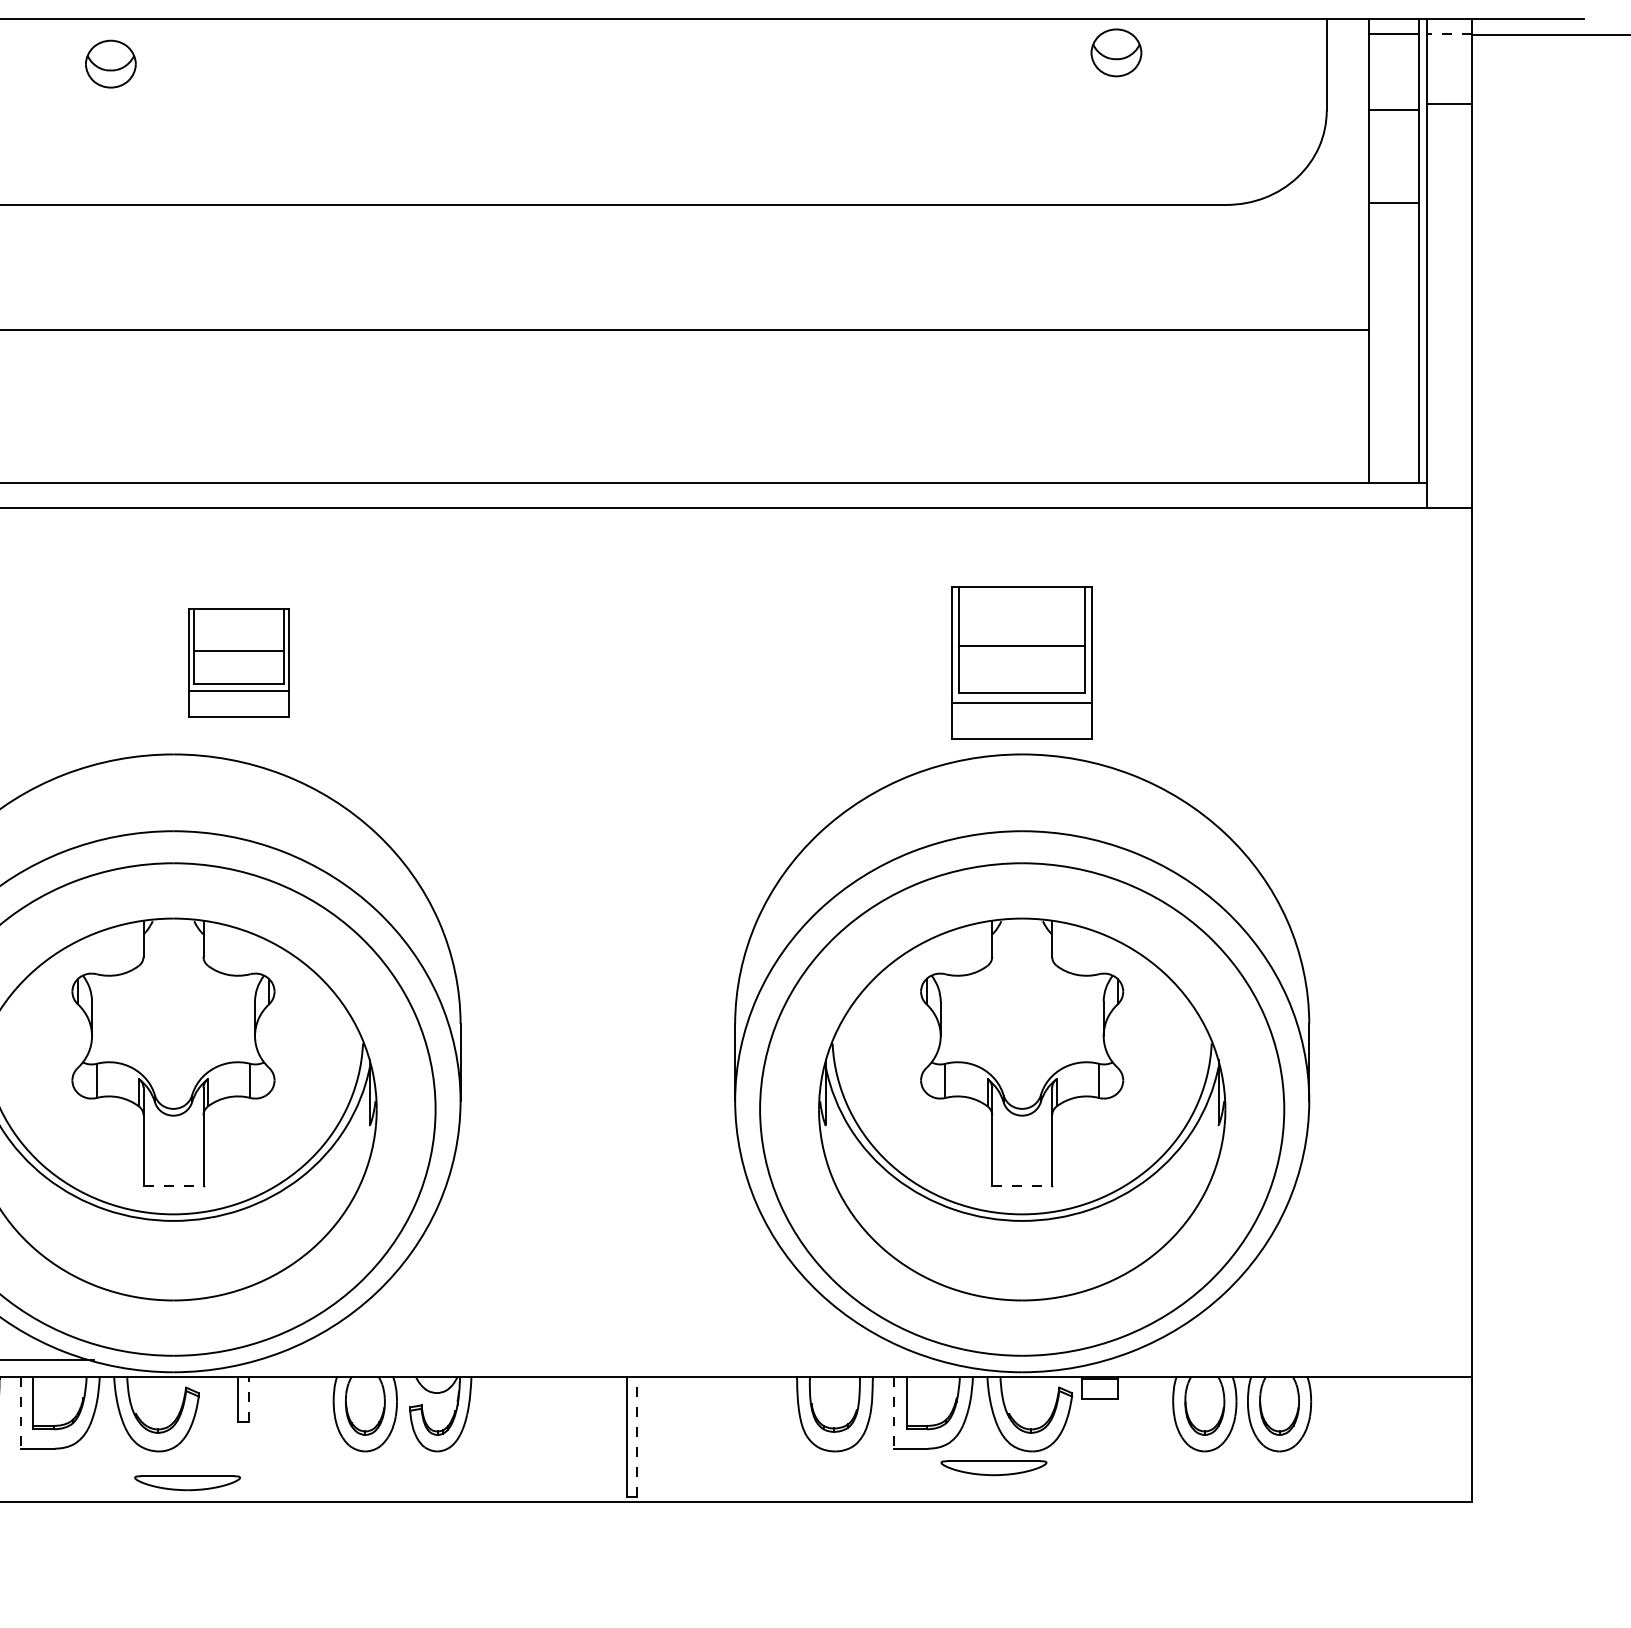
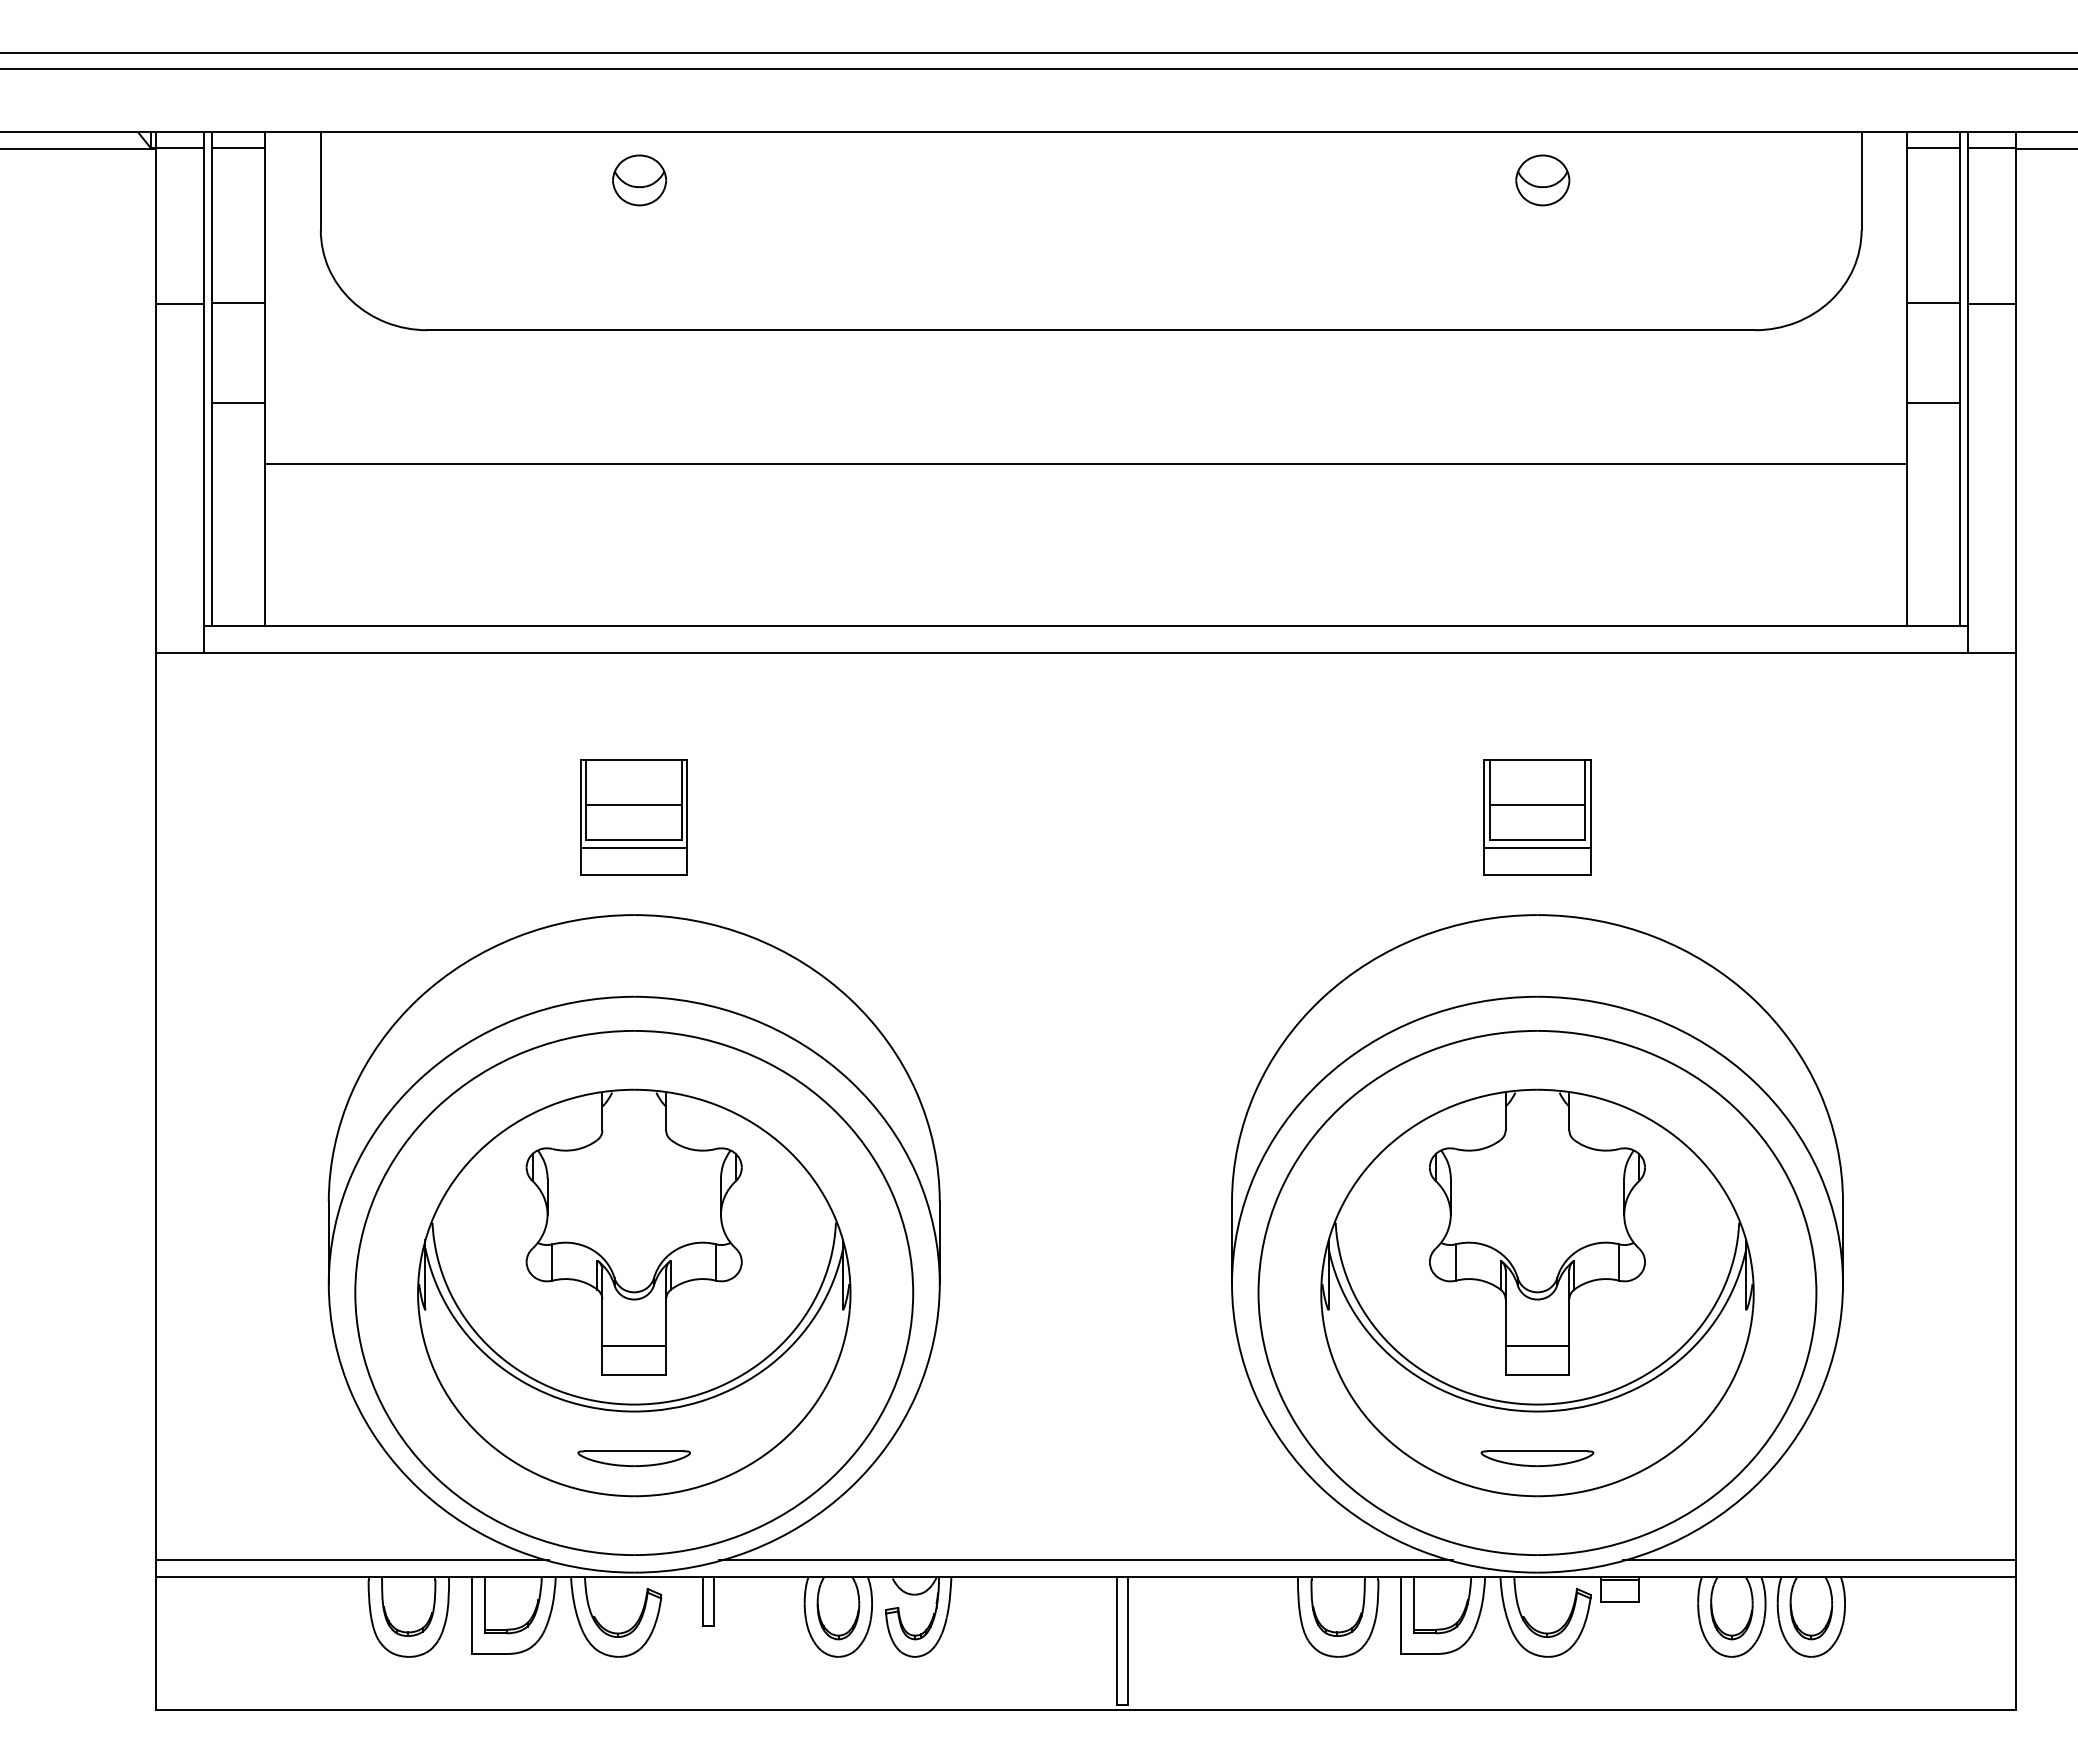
line: (1448, 34) -> (1991, 148), dashed -> solid
part: (1116, 52) -> (1542, 180), moved
part: (110, 64) -> (639, 180), moved
line: (1448, 103) -> (1991, 304), moved
line: (1393, 110) -> (1932, 302), moved
line: (1393, 203) -> (1932, 402), moved
part: (238, 662) -> (633, 817), moved
part: (1022, 662) -> (1537, 817), size x0.71
line: (173, 1158) -> (634, 1345), added
line: (1022, 1158) -> (1537, 1345), added
line: (173, 1186) -> (634, 1374), dashed -> solid
line: (1022, 1186) -> (1537, 1374), dashed -> solid
line: (597, 1359) -> (1085, 1559), added
line: (1286, 1359) -> (1818, 1559), added
line: (248, 1399) -> (714, 1601), dashed -> solid
line: (20, 1413) -> (471, 1616), dashed -> solid
line: (893, 1413) -> (1400, 1616), dashed -> solid
line: (636, 1436) -> (1127, 1640), dashed -> solid
part: (994, 1467) -> (1537, 1458), moved
part: (186, 1483) -> (633, 1458), moved

